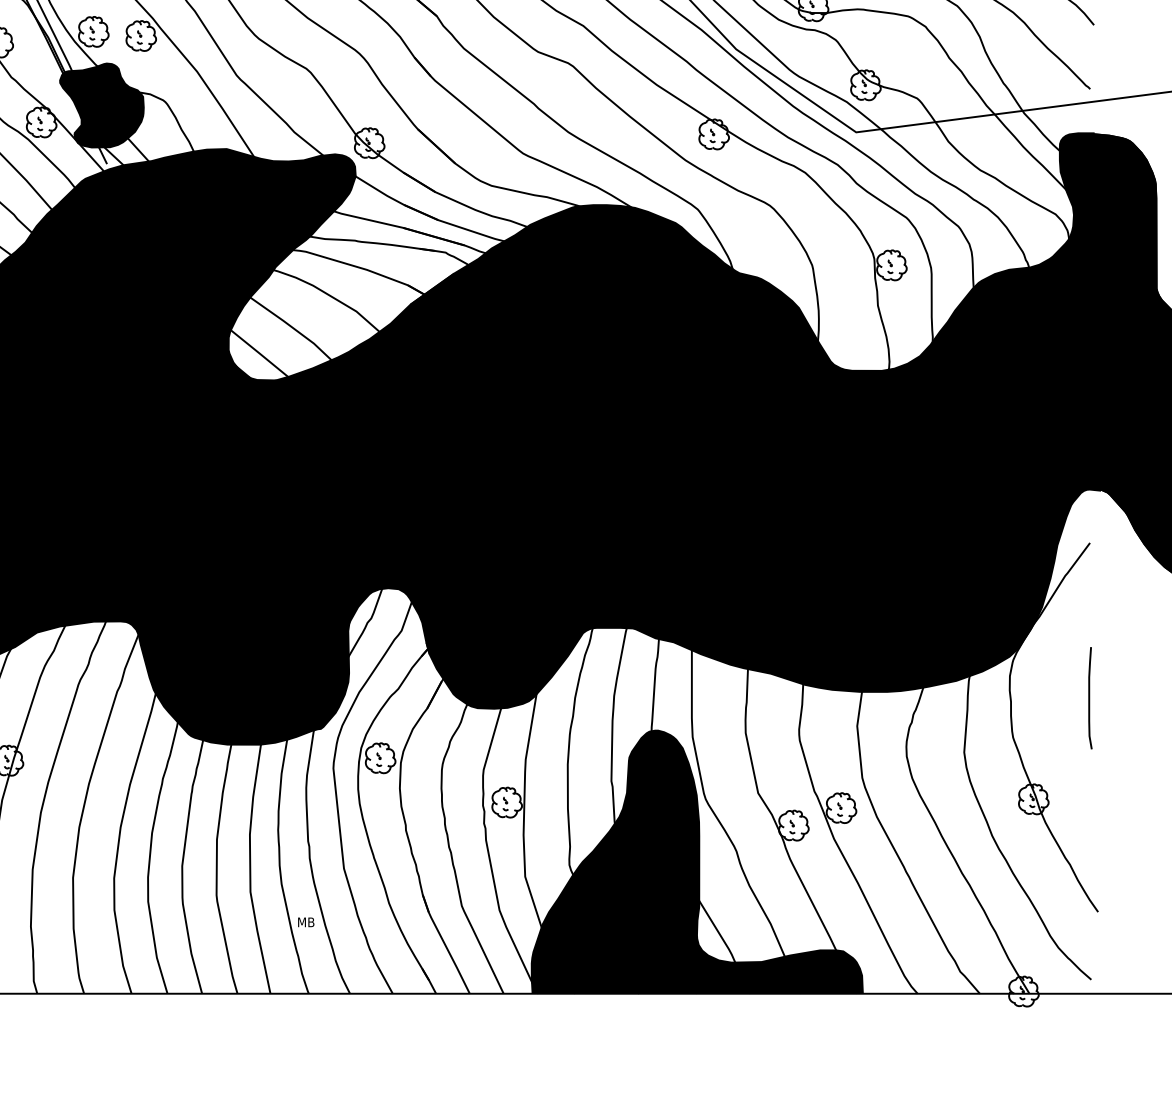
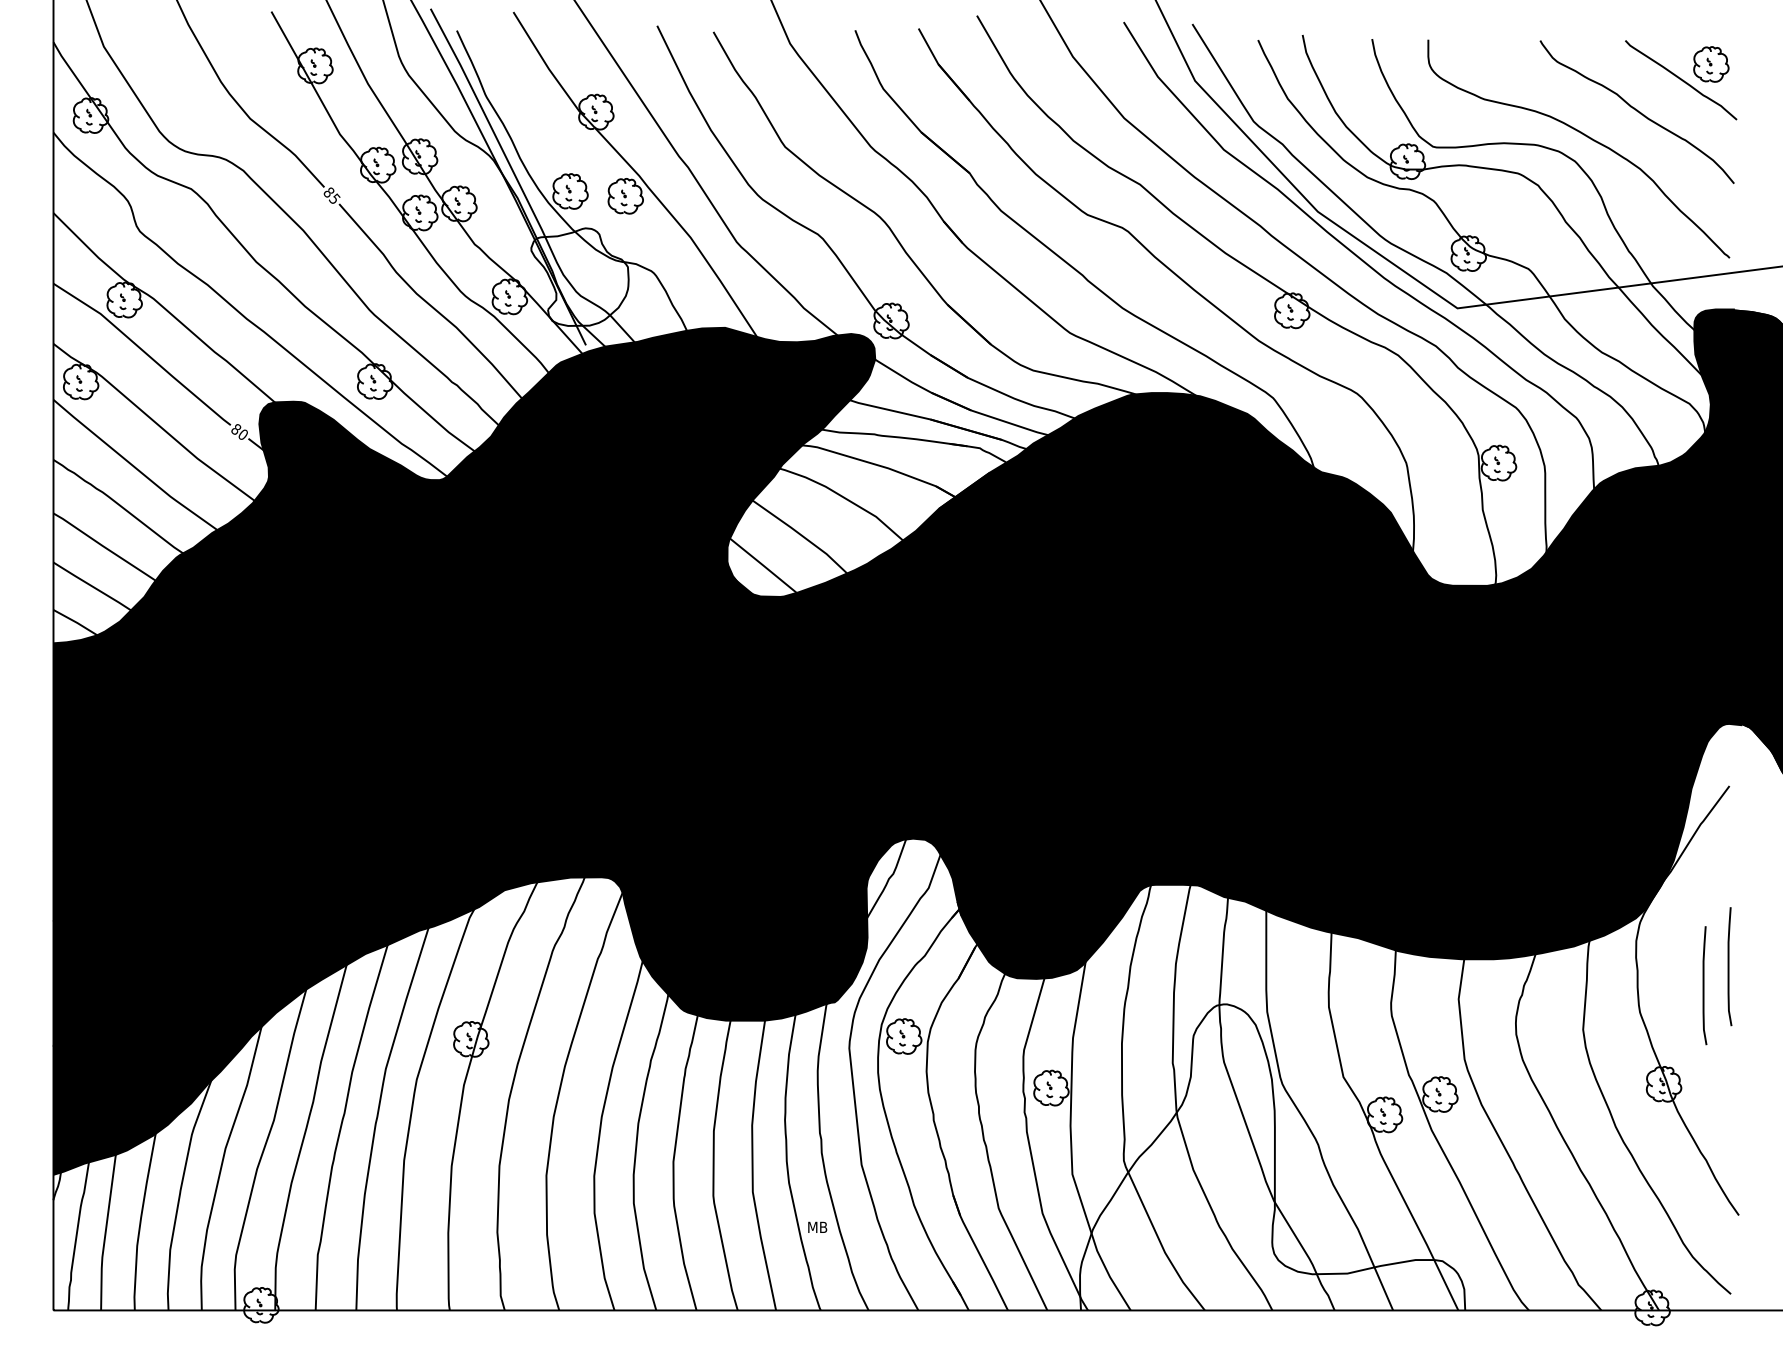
fill: (101, 104) -> (579, 276), removed
curve: (1068, 714) -> (1704, 985), added
fill: (697, 862) -> (1272, 1157), removed

